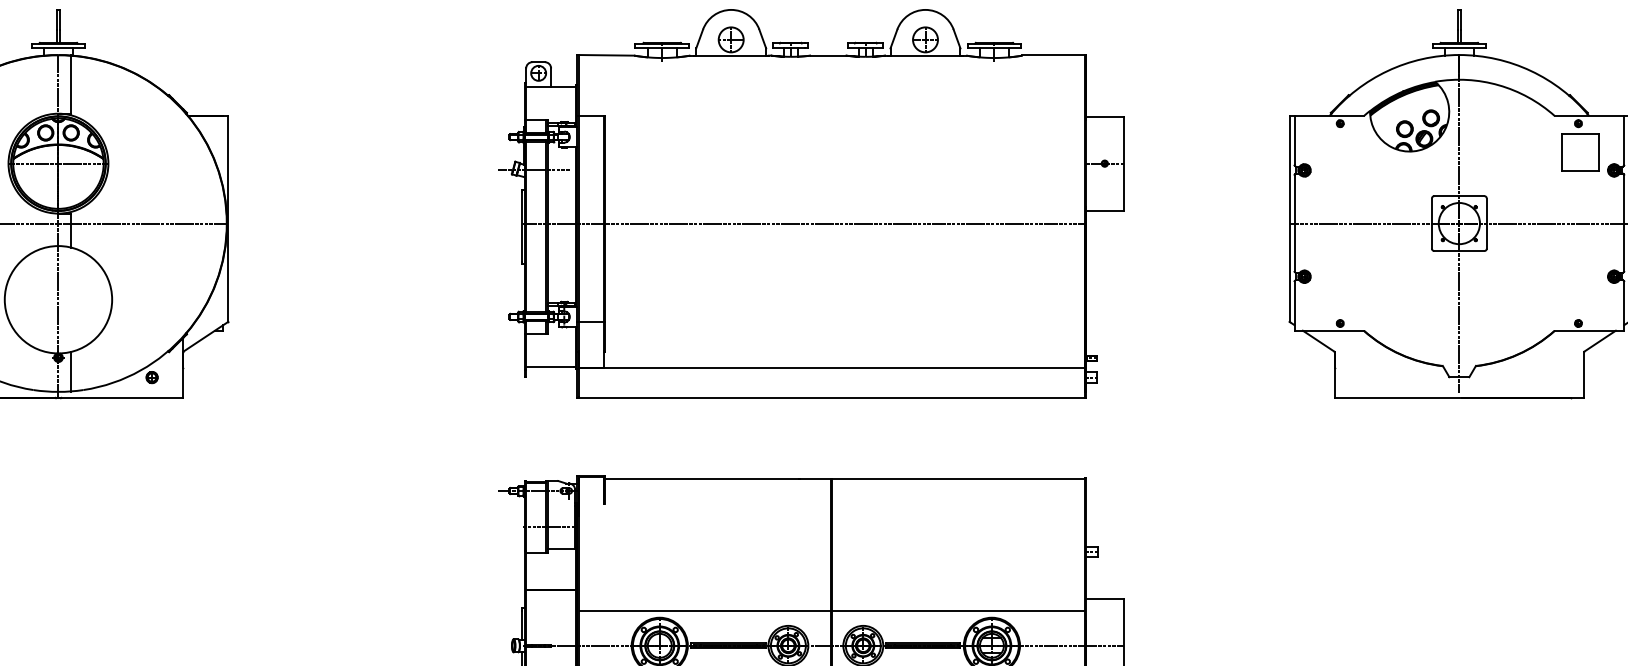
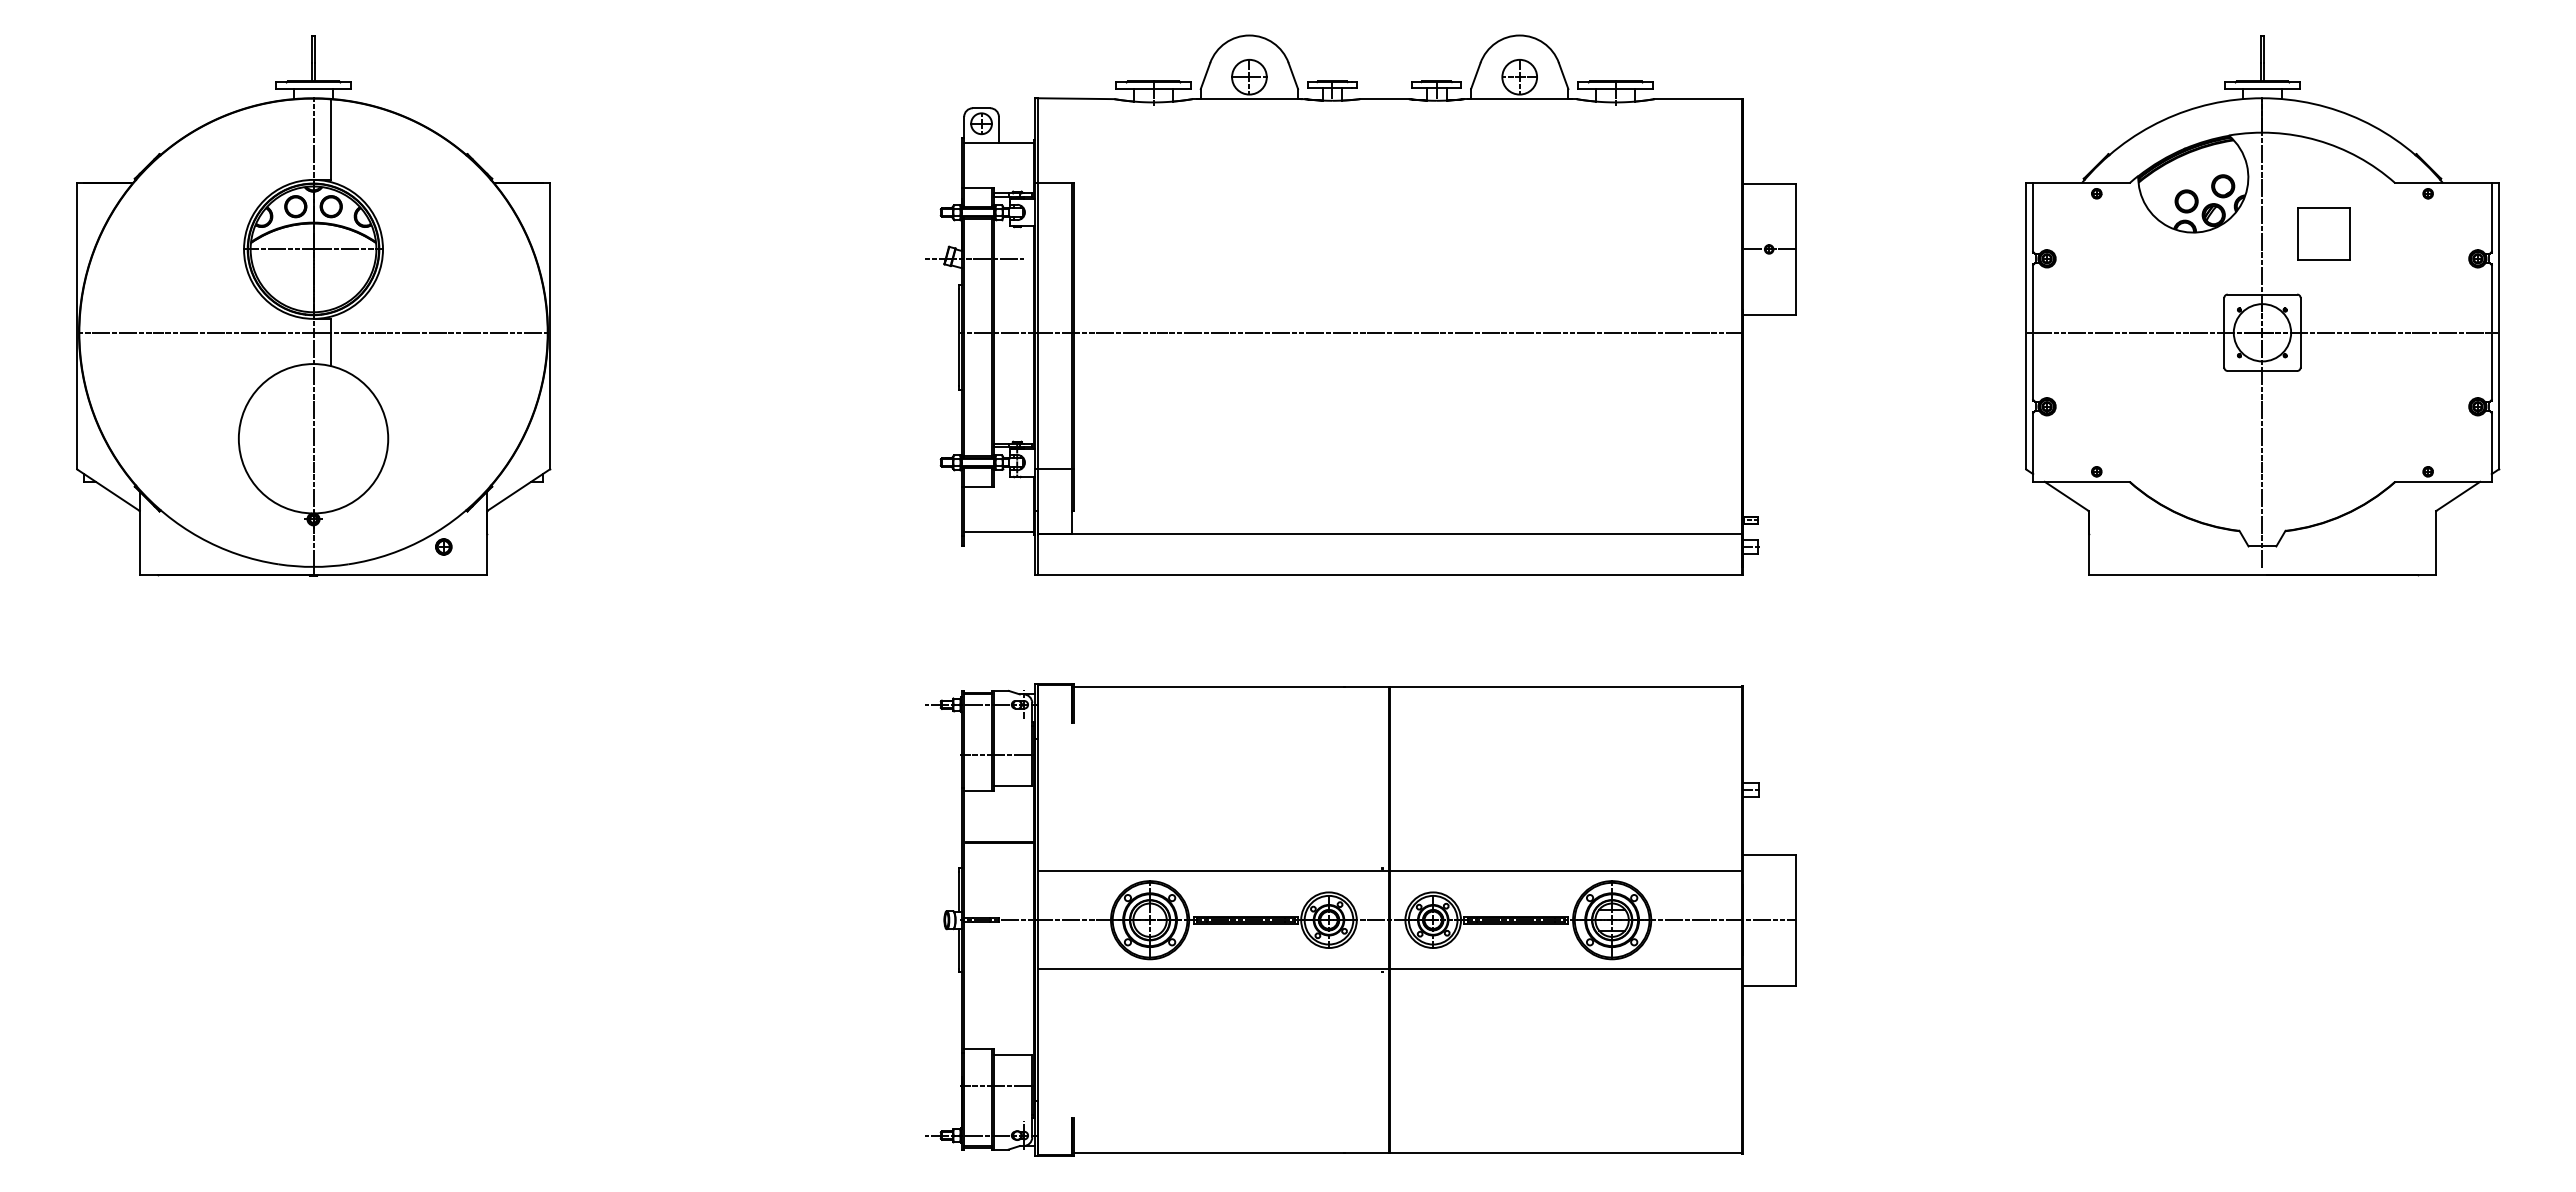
part: (1580, 152) -> (2323, 233), moved
line: (70, 371) -> (330, 538), removed

